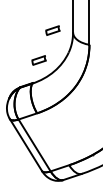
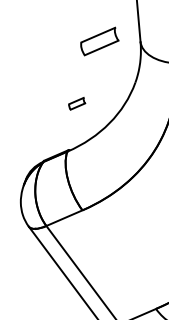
part: (52, 30) -> (98, 41), size x1.4
part: (38, 60) -> (75, 103), size x0.6

